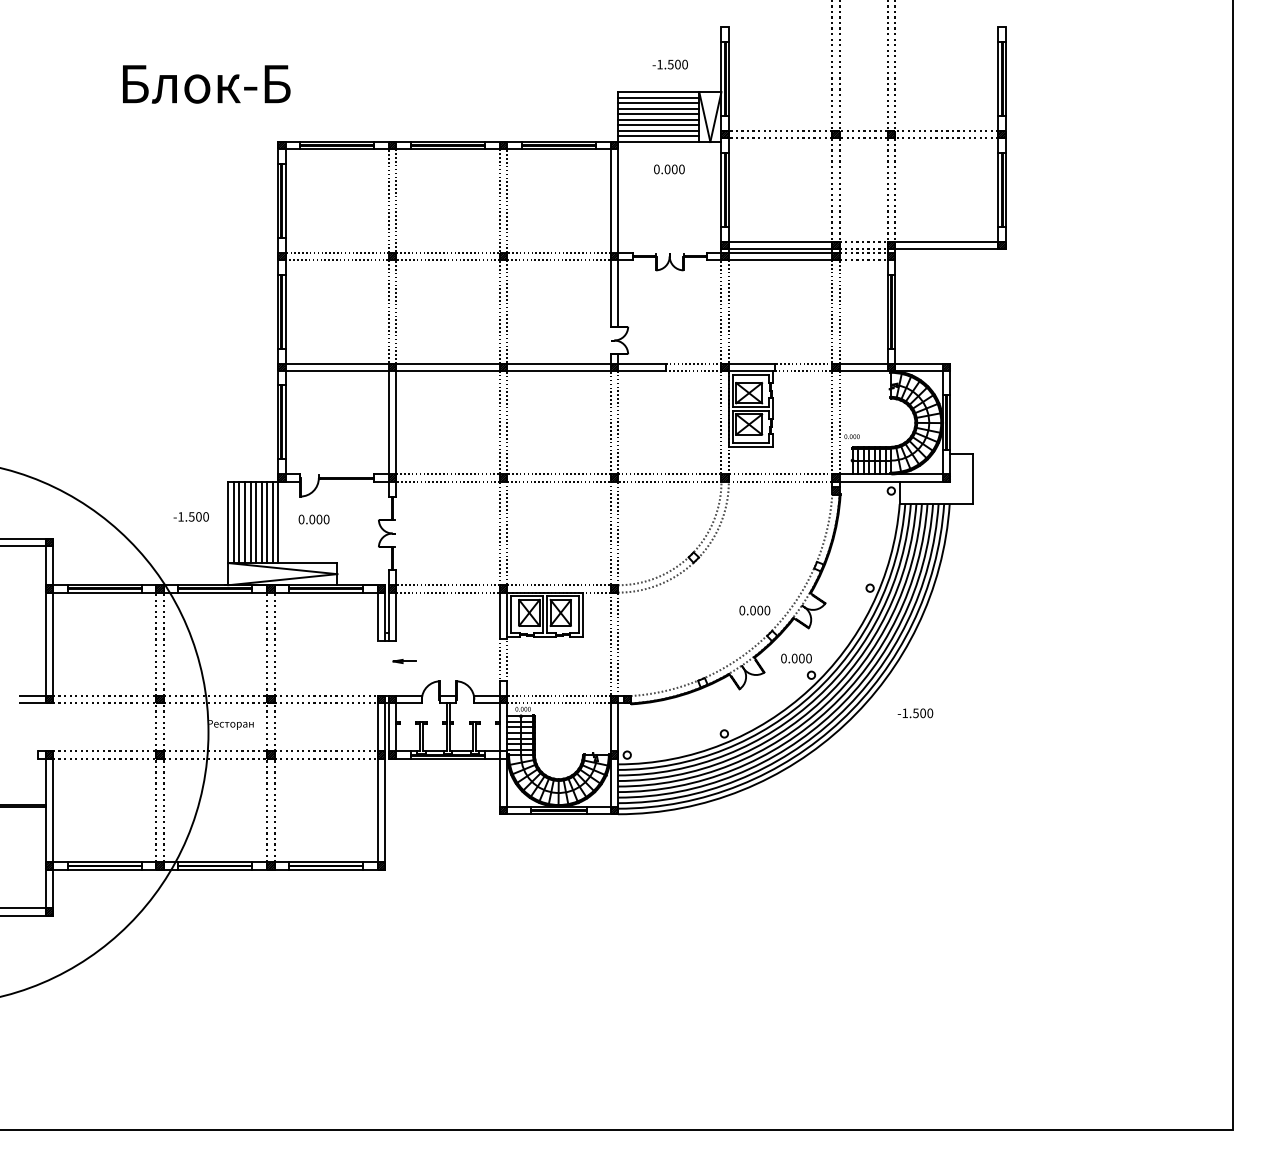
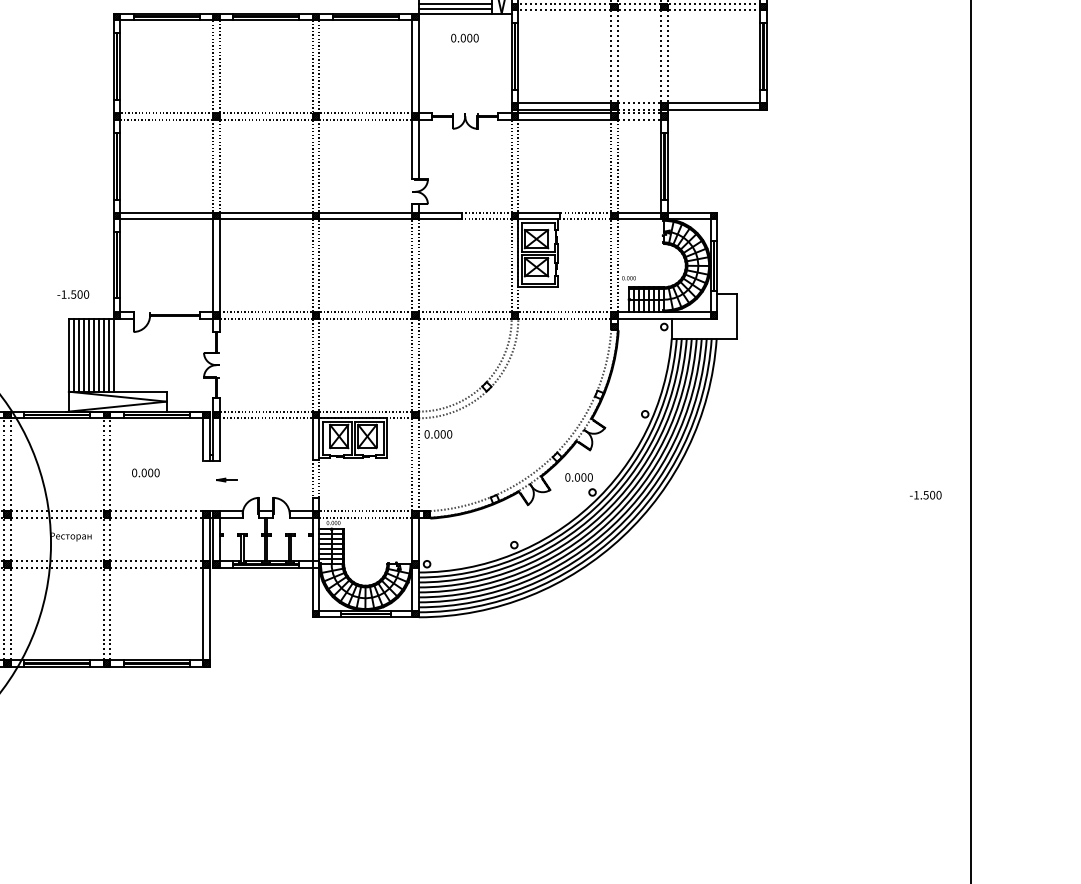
text: (190, 516) -> (72, 294), moved
text: (313, 519) -> (145, 472), moved
text: (754, 610) -> (438, 434), moved
text: (915, 713) -> (925, 495), moved

